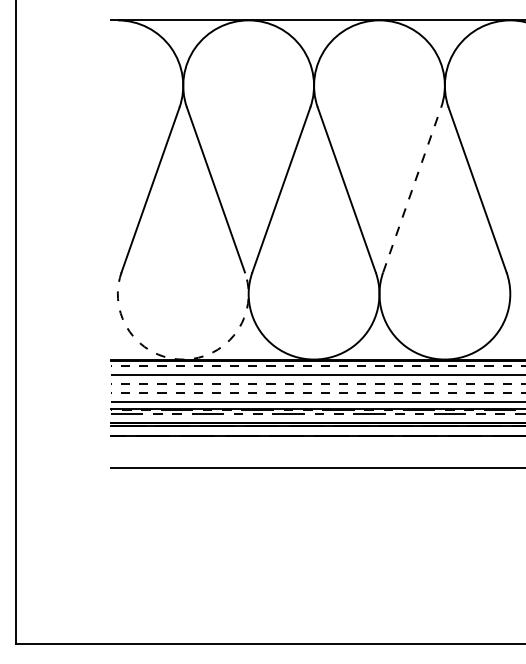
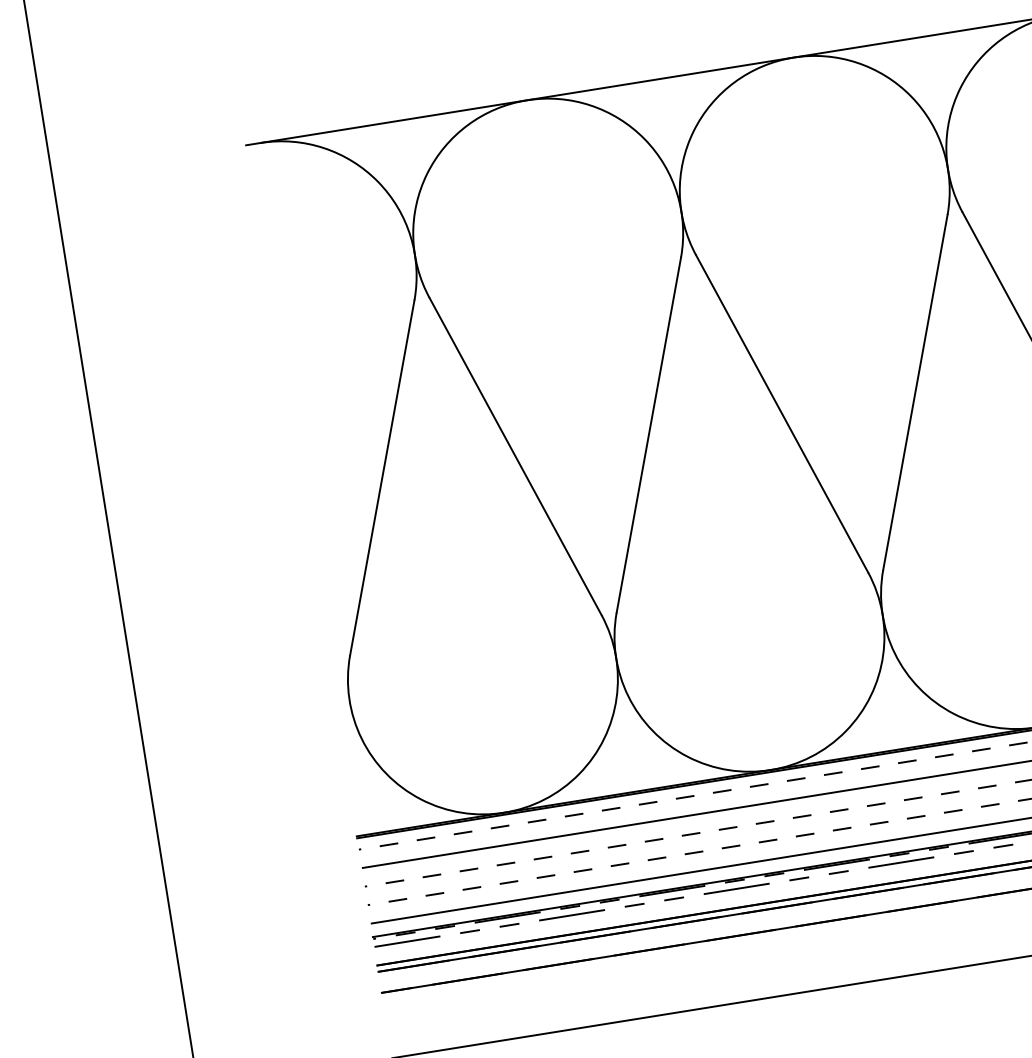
line: (412, 189) -> (915, 391), dashed -> solid
arc: (183, 359) -> (504, 812), dashed -> solid

